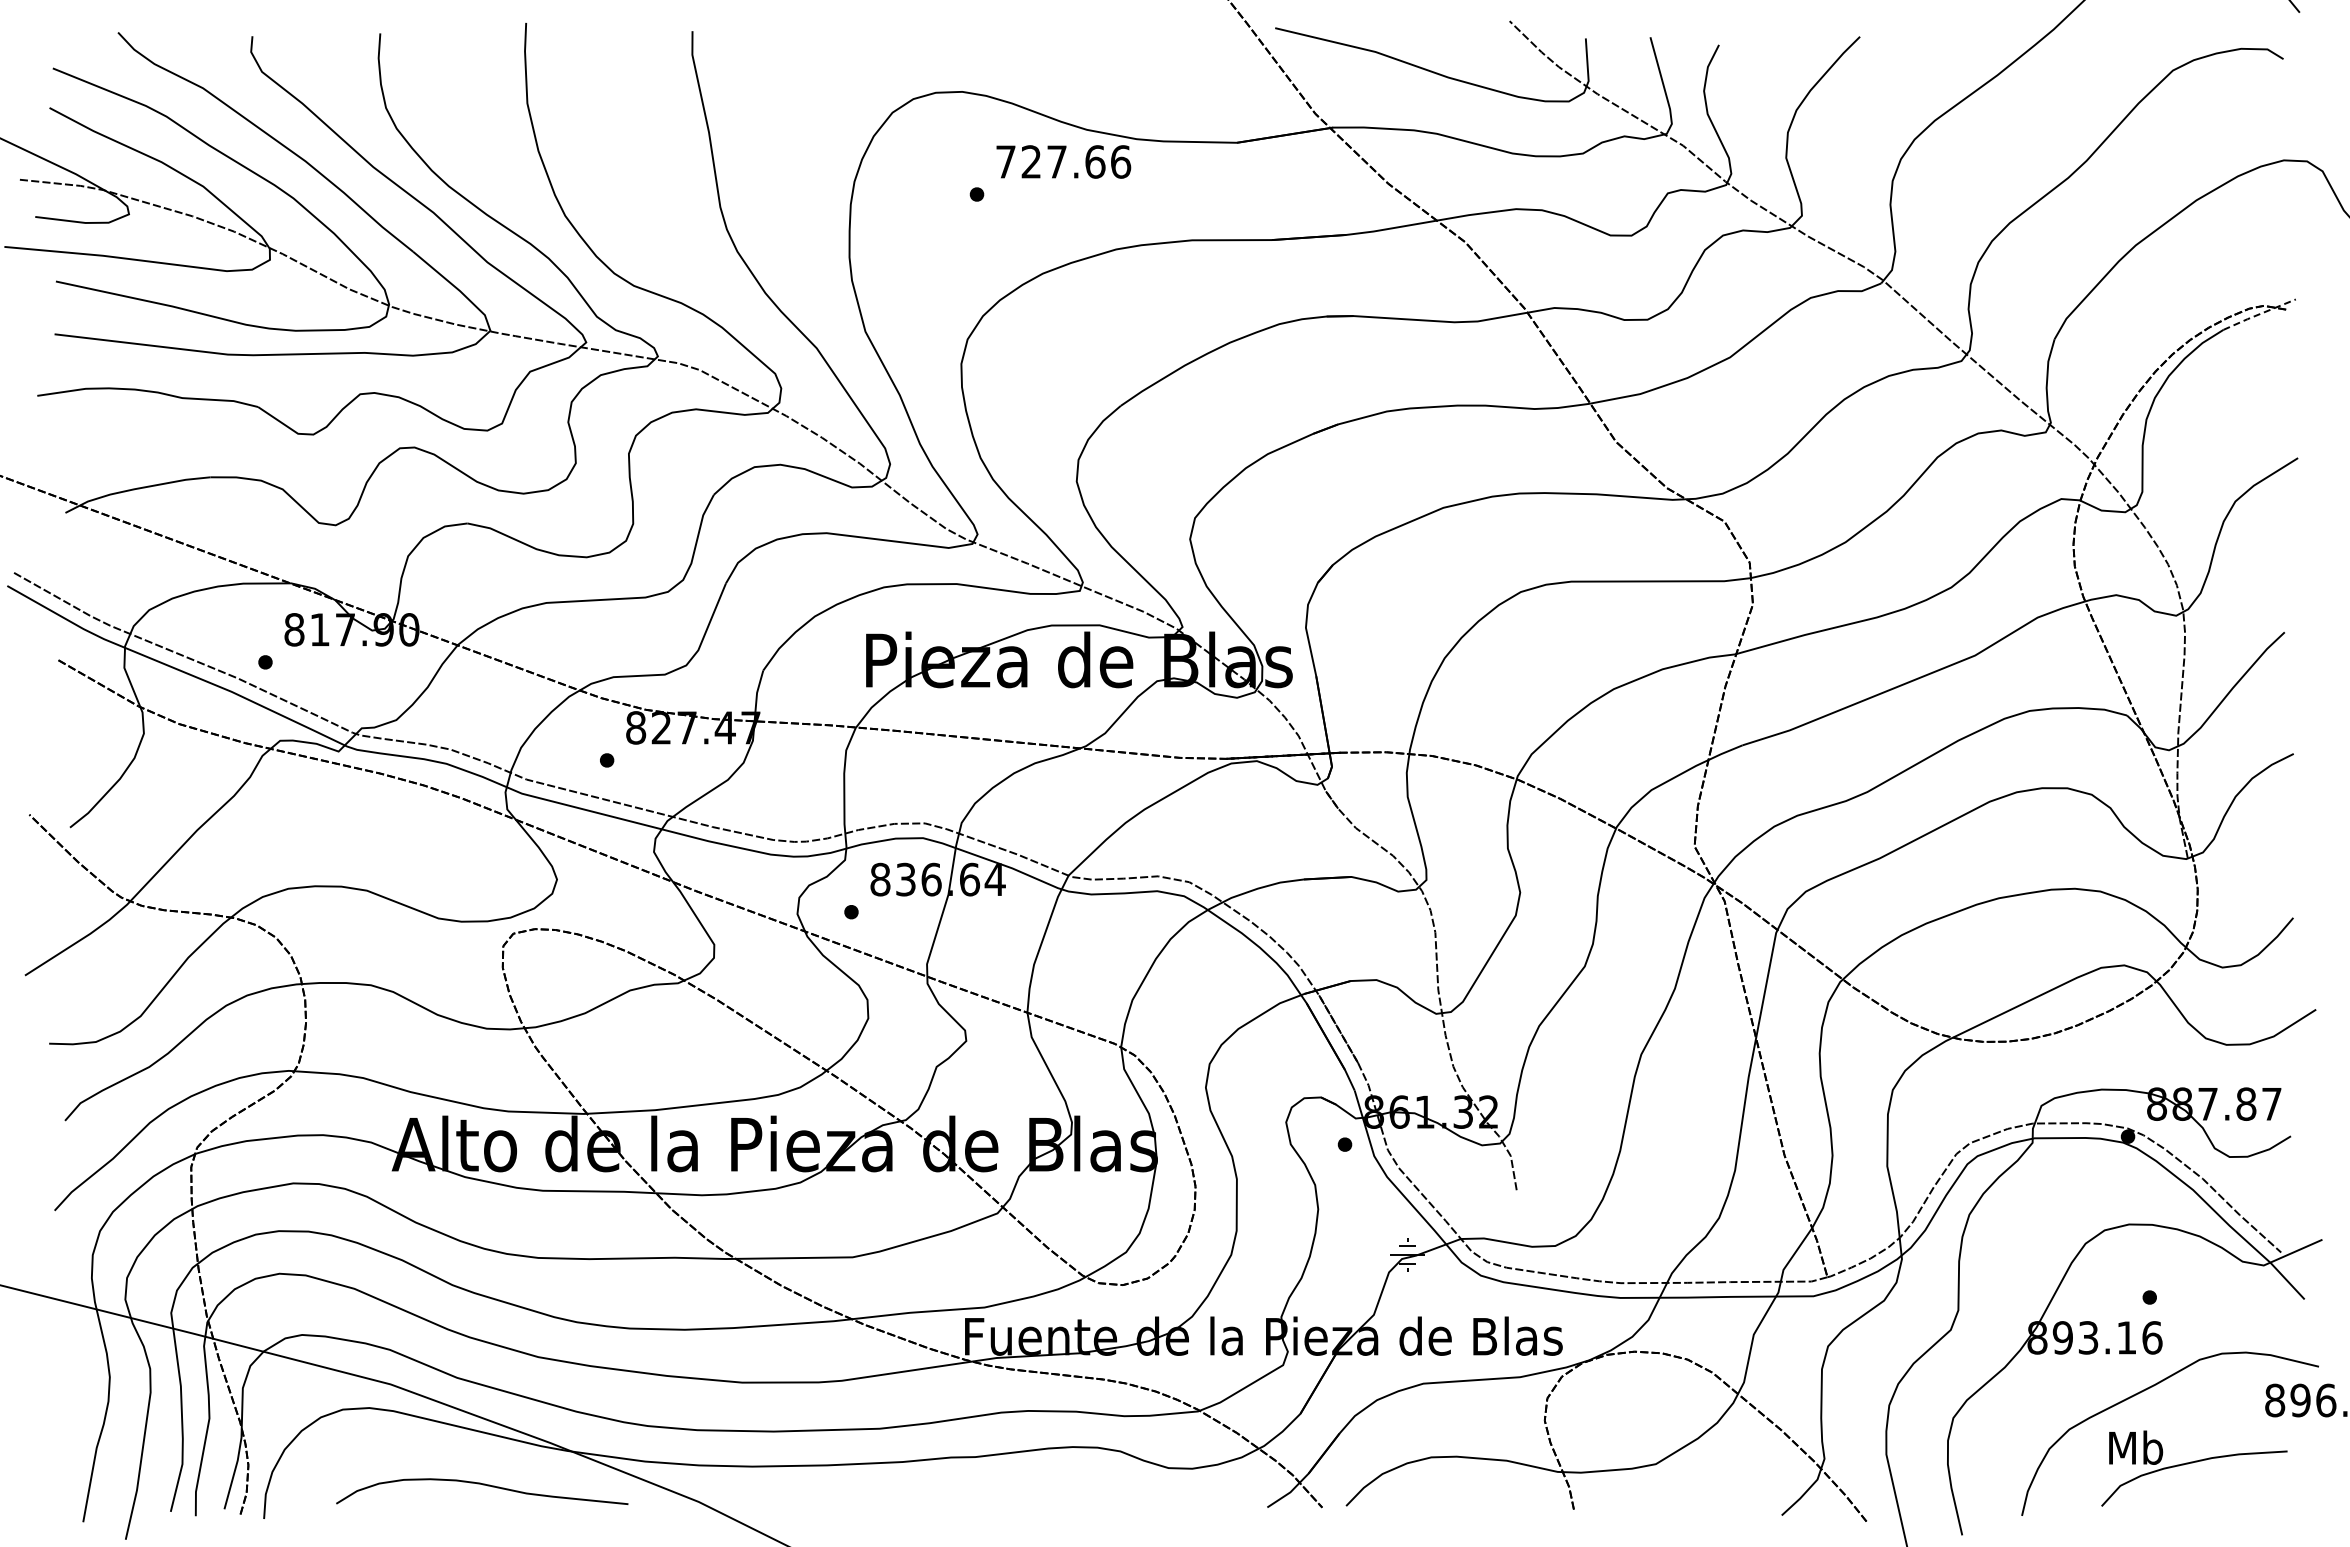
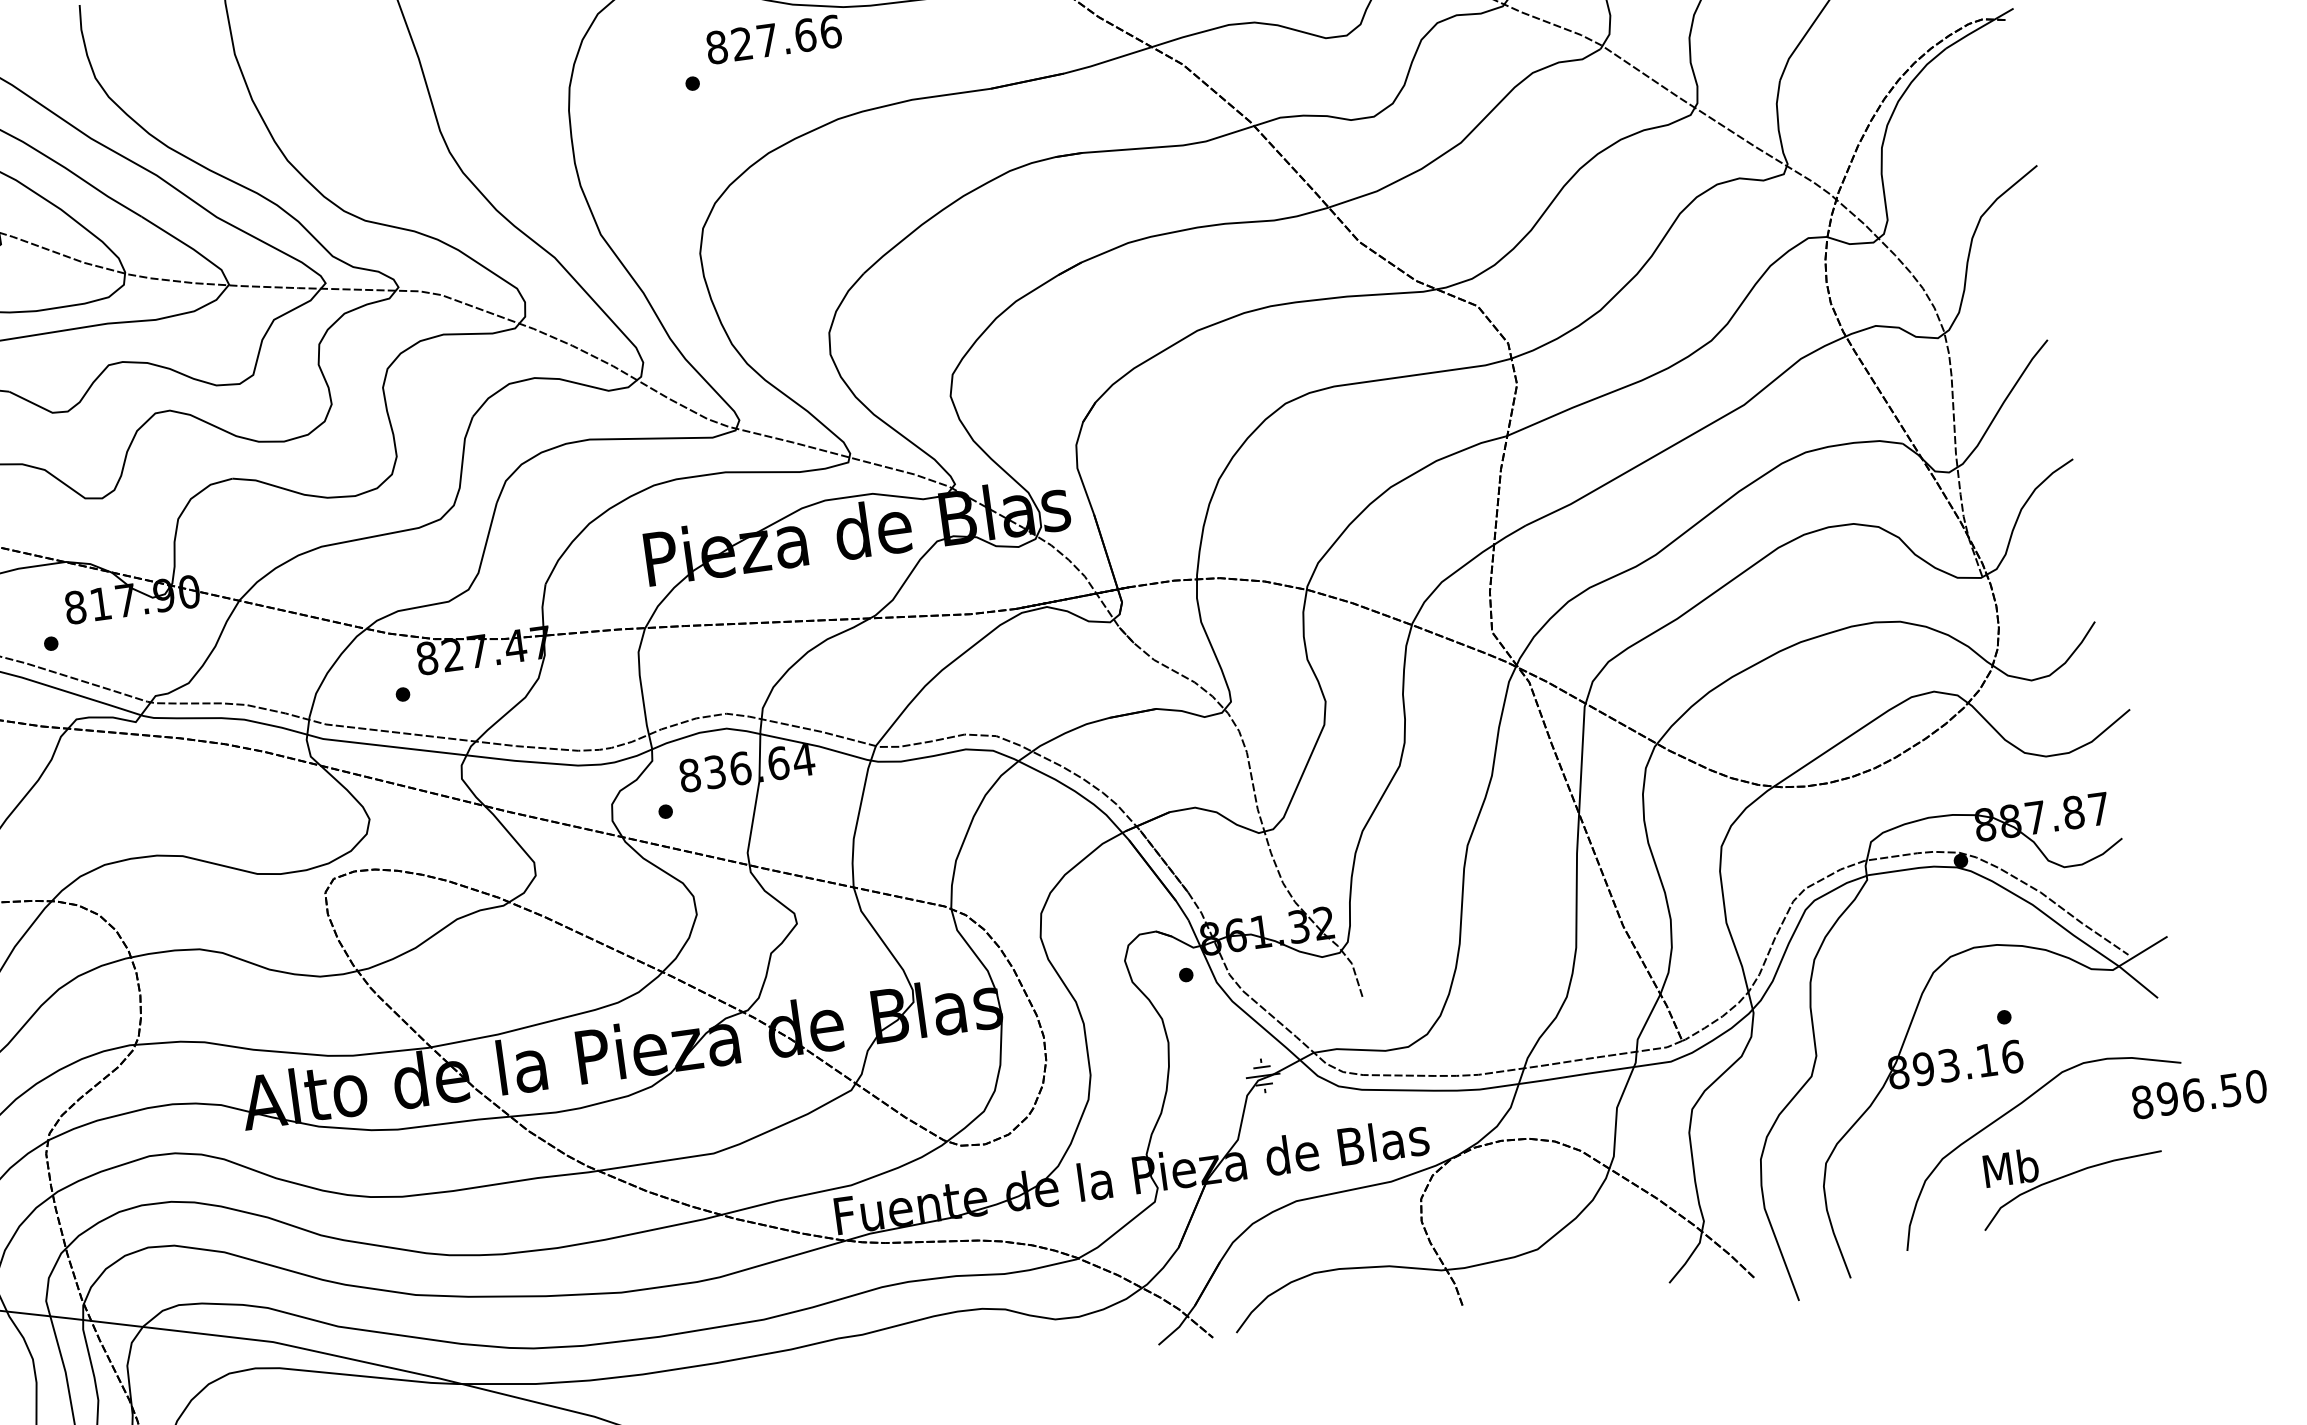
text: (1005, 161) -> (716, 47), 727.66 -> 827.66
line: (2259, 314) -> (1979, 28), dashed -> solid

